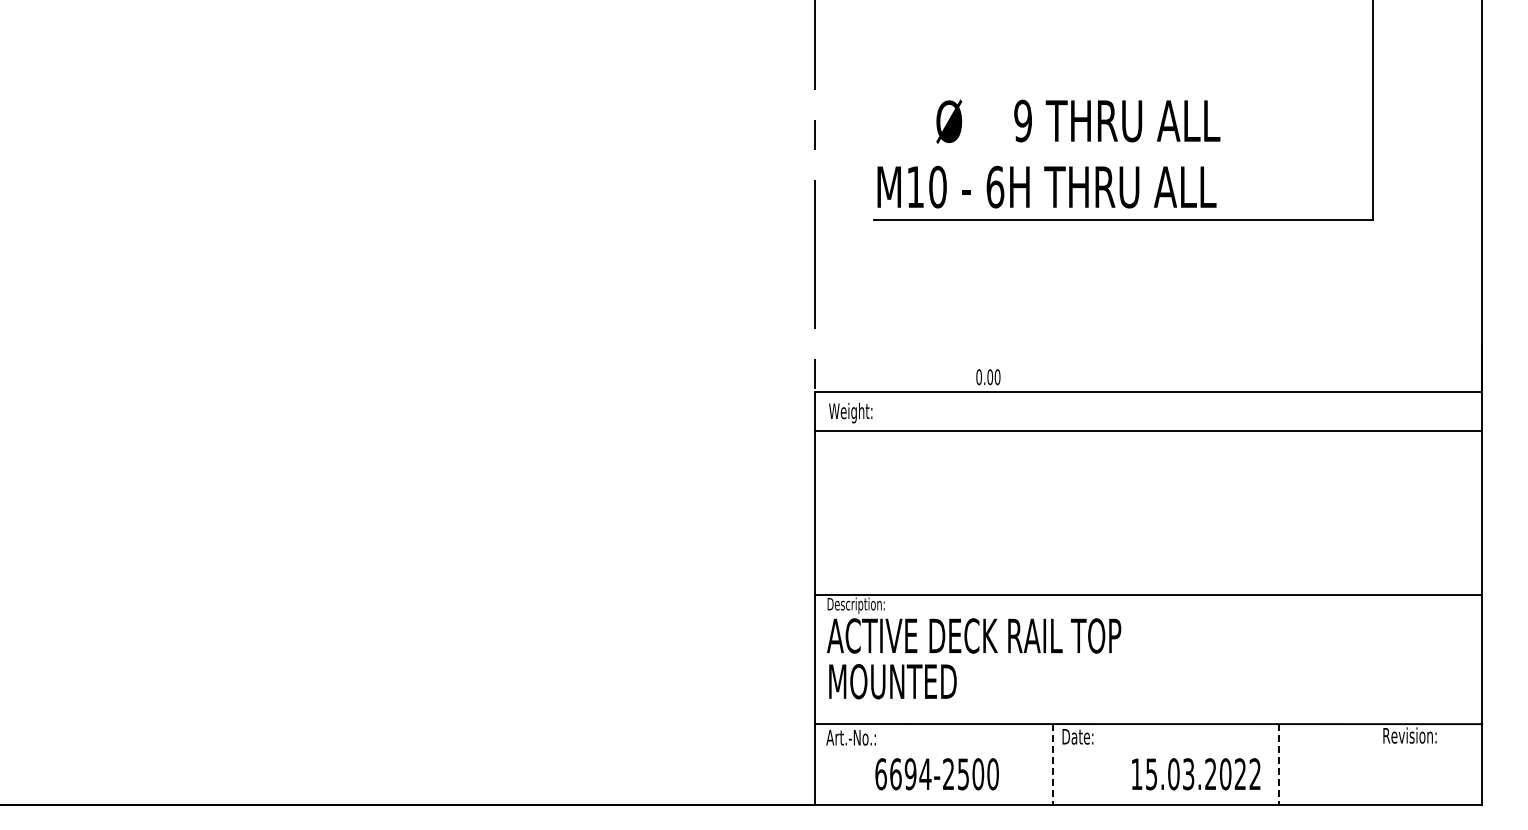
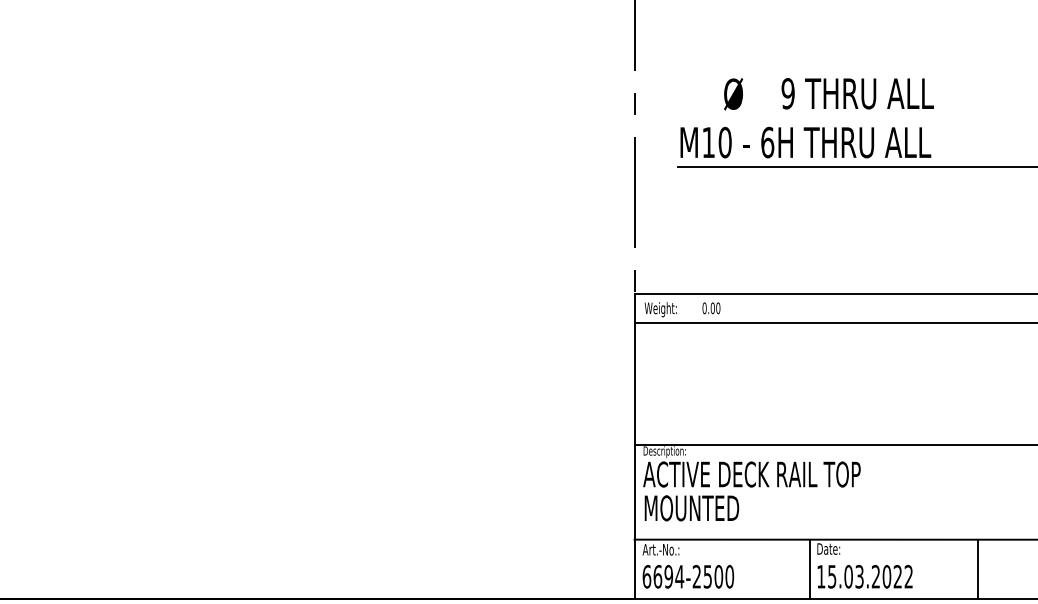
text: (988, 377) -> (711, 308), moved
line: (1053, 765) -> (810, 570), dashed -> solid
line: (1279, 765) -> (977, 570), dashed -> solid
text: (936, 774) -> (687, 576), moved
text: (1196, 774) -> (865, 576), moved

